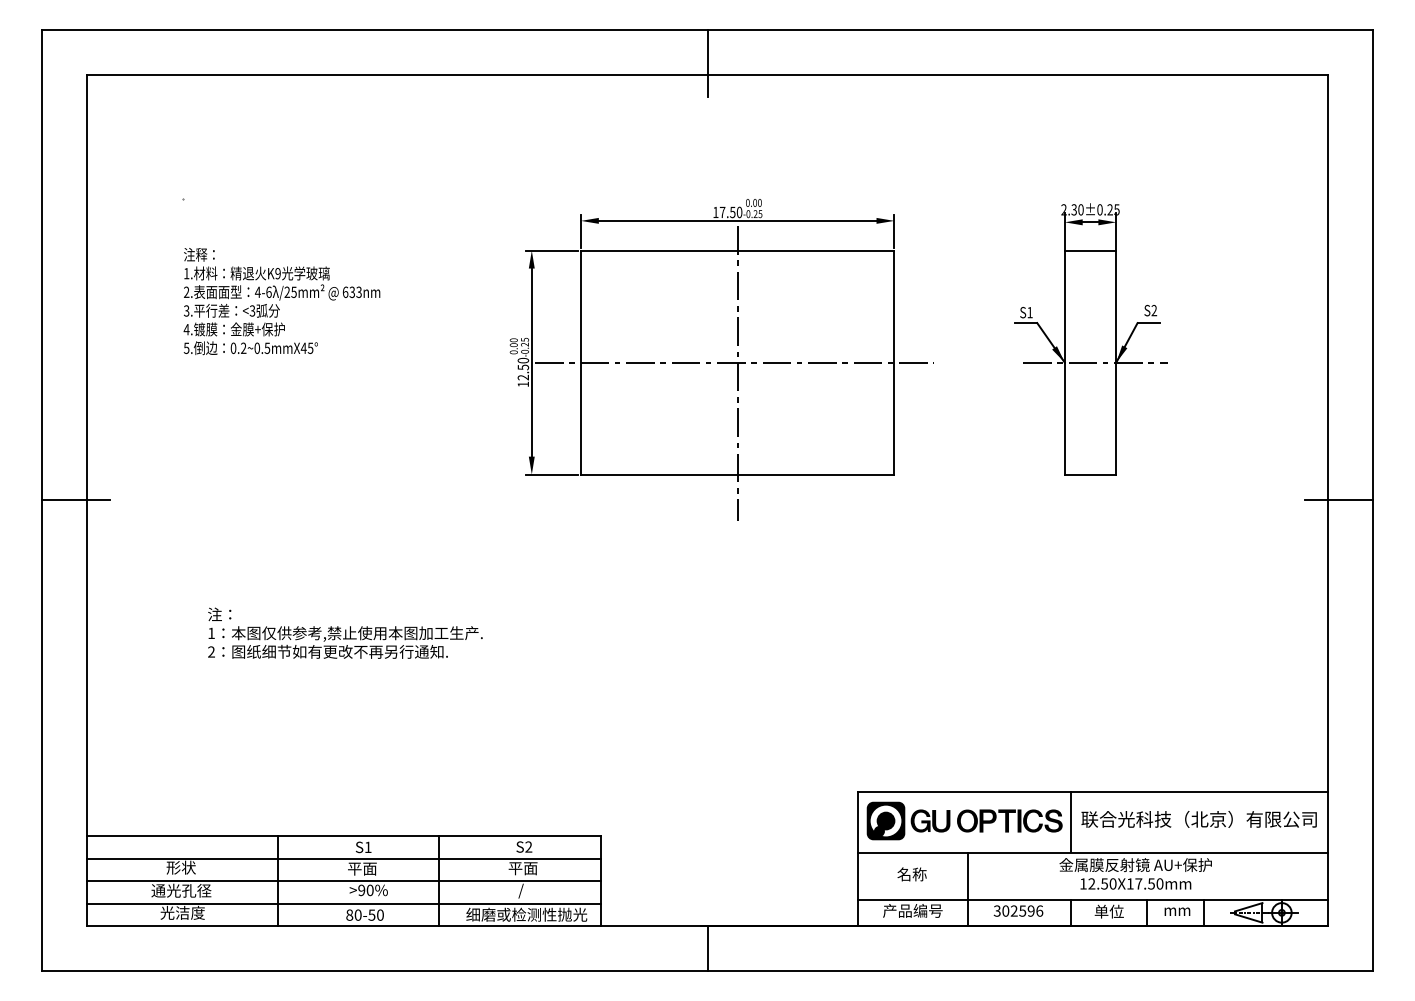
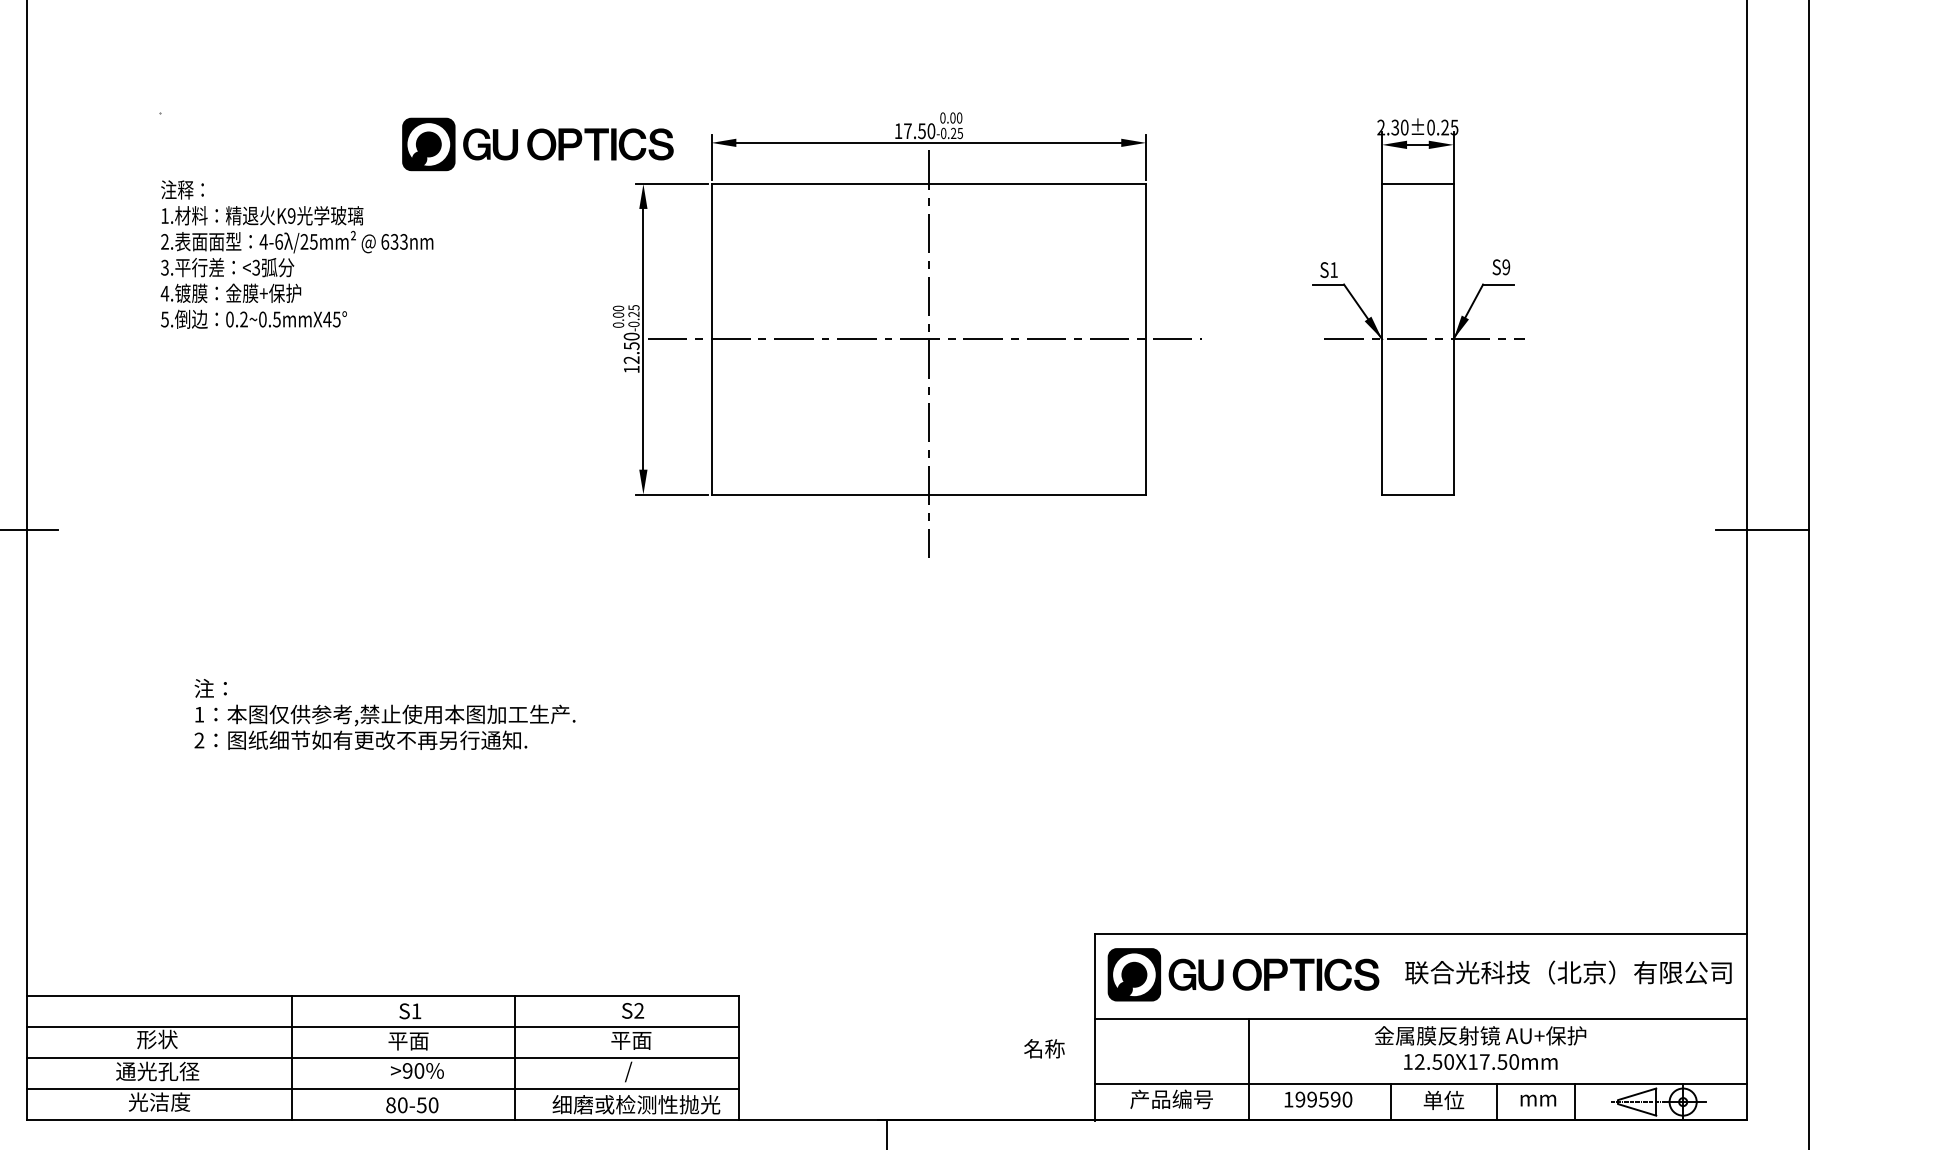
part: (455, 221) -> (537, 143), added
text: (1154, 310) -> (1506, 267), S2 -> S9
line: (1070, 821) -> (1390, 975), removed
text: (911, 874) -> (1043, 1048), moved
text: (1018, 910) -> (1318, 1098), 302596 -> 199590

